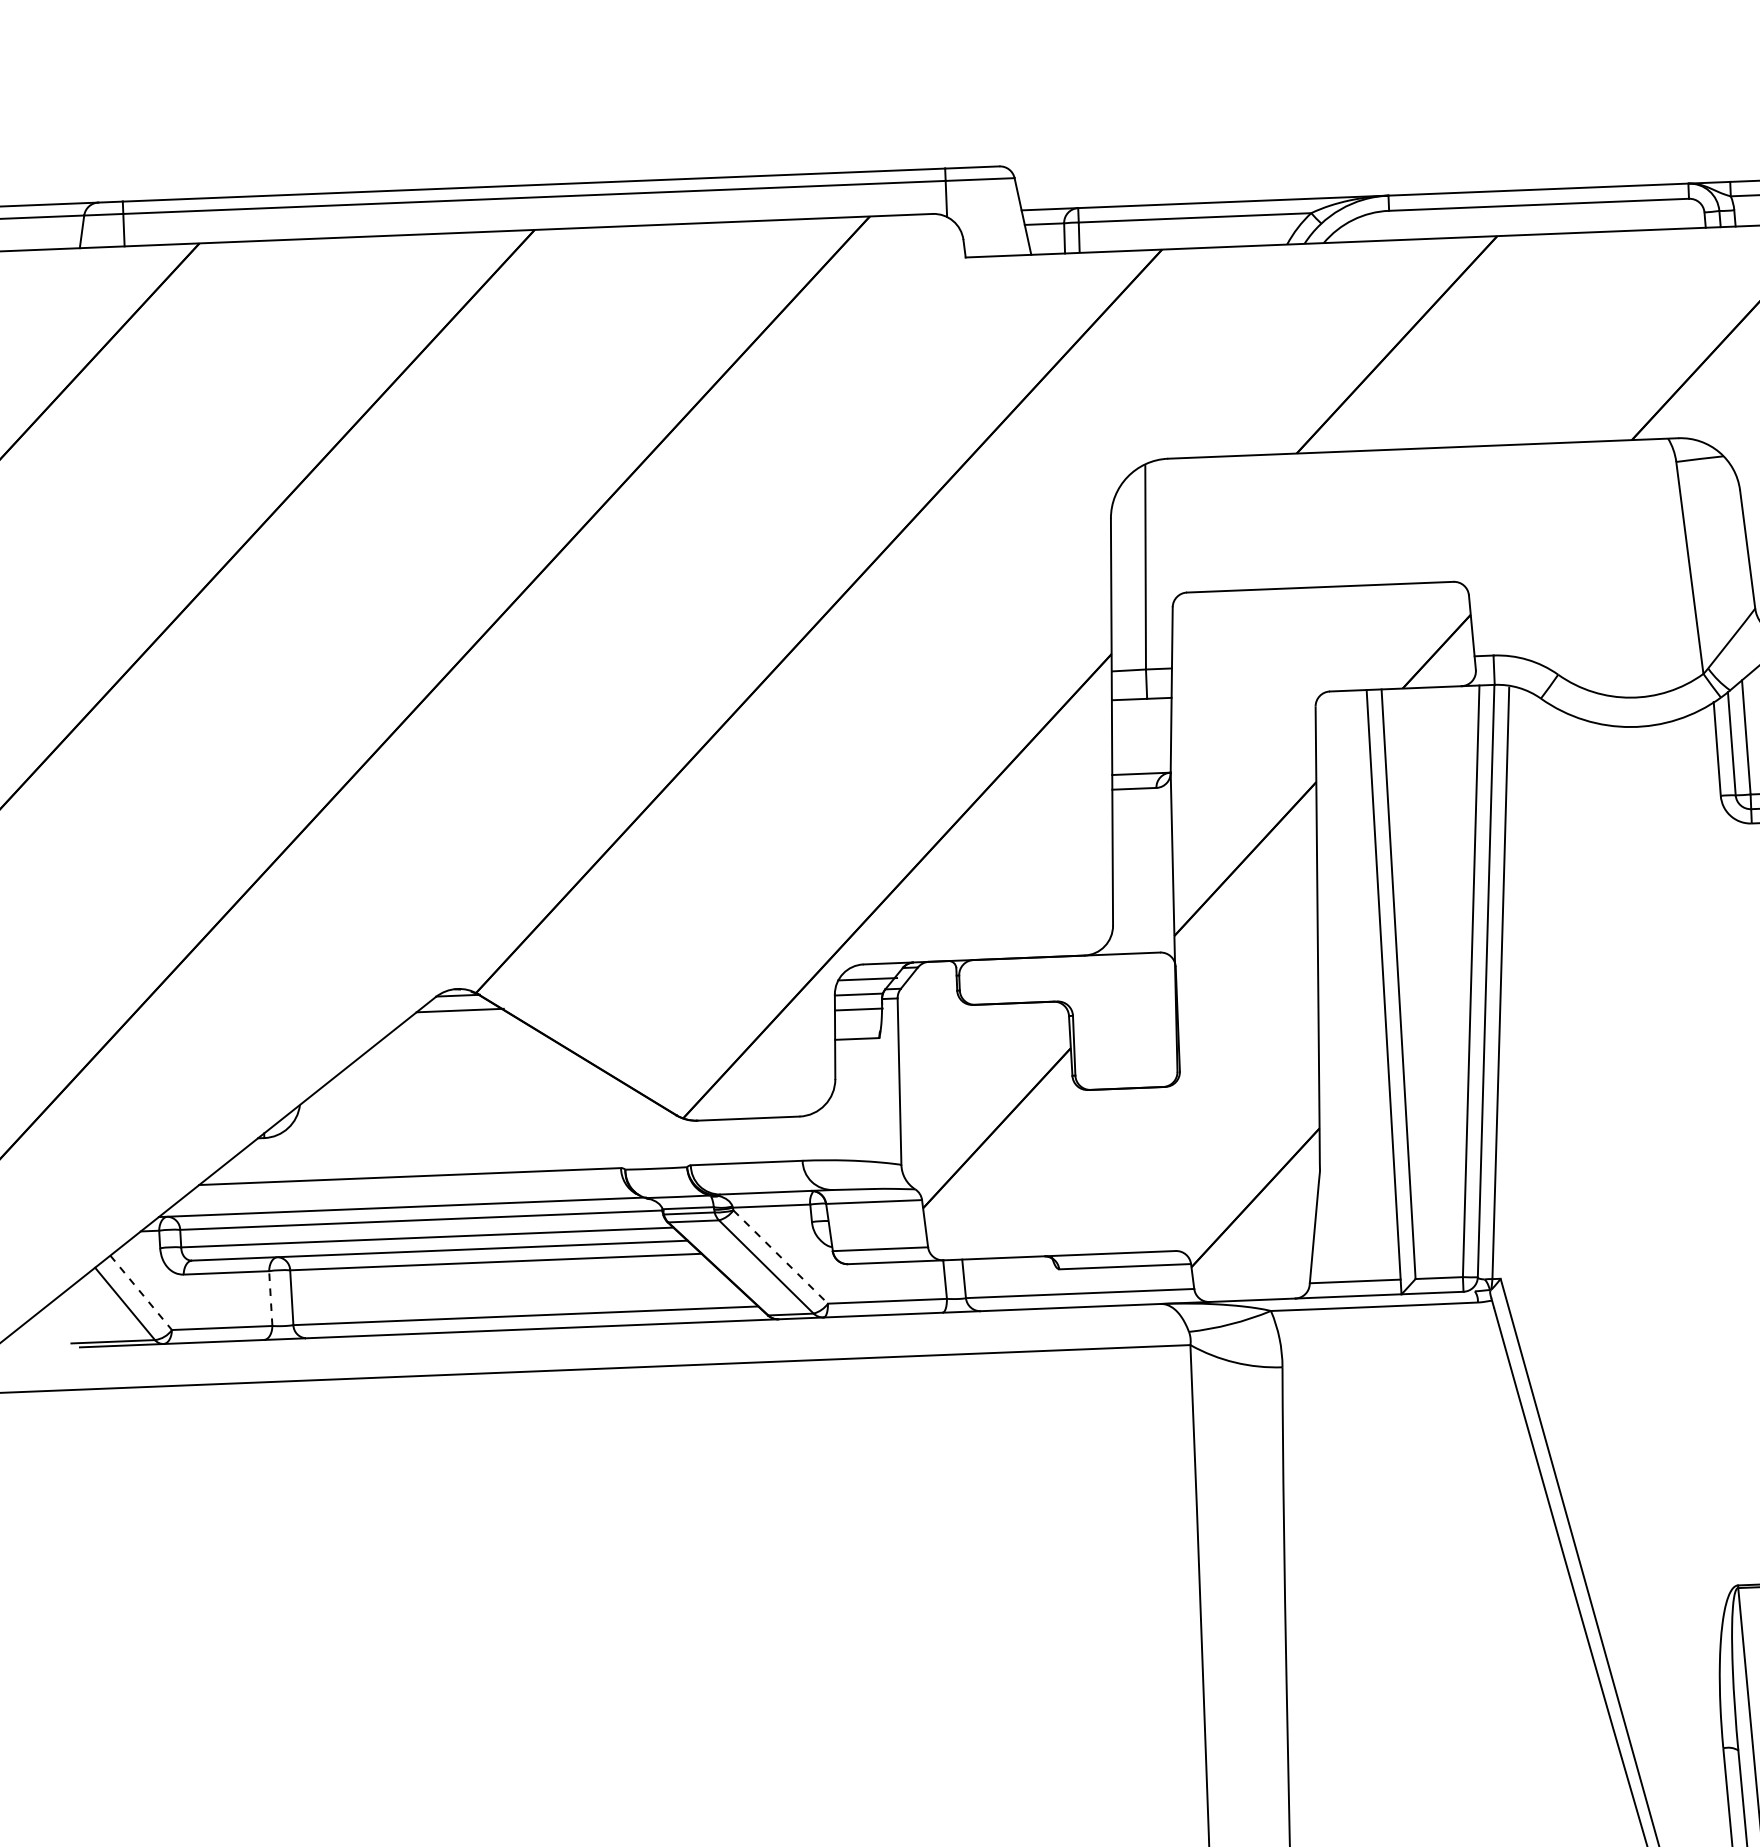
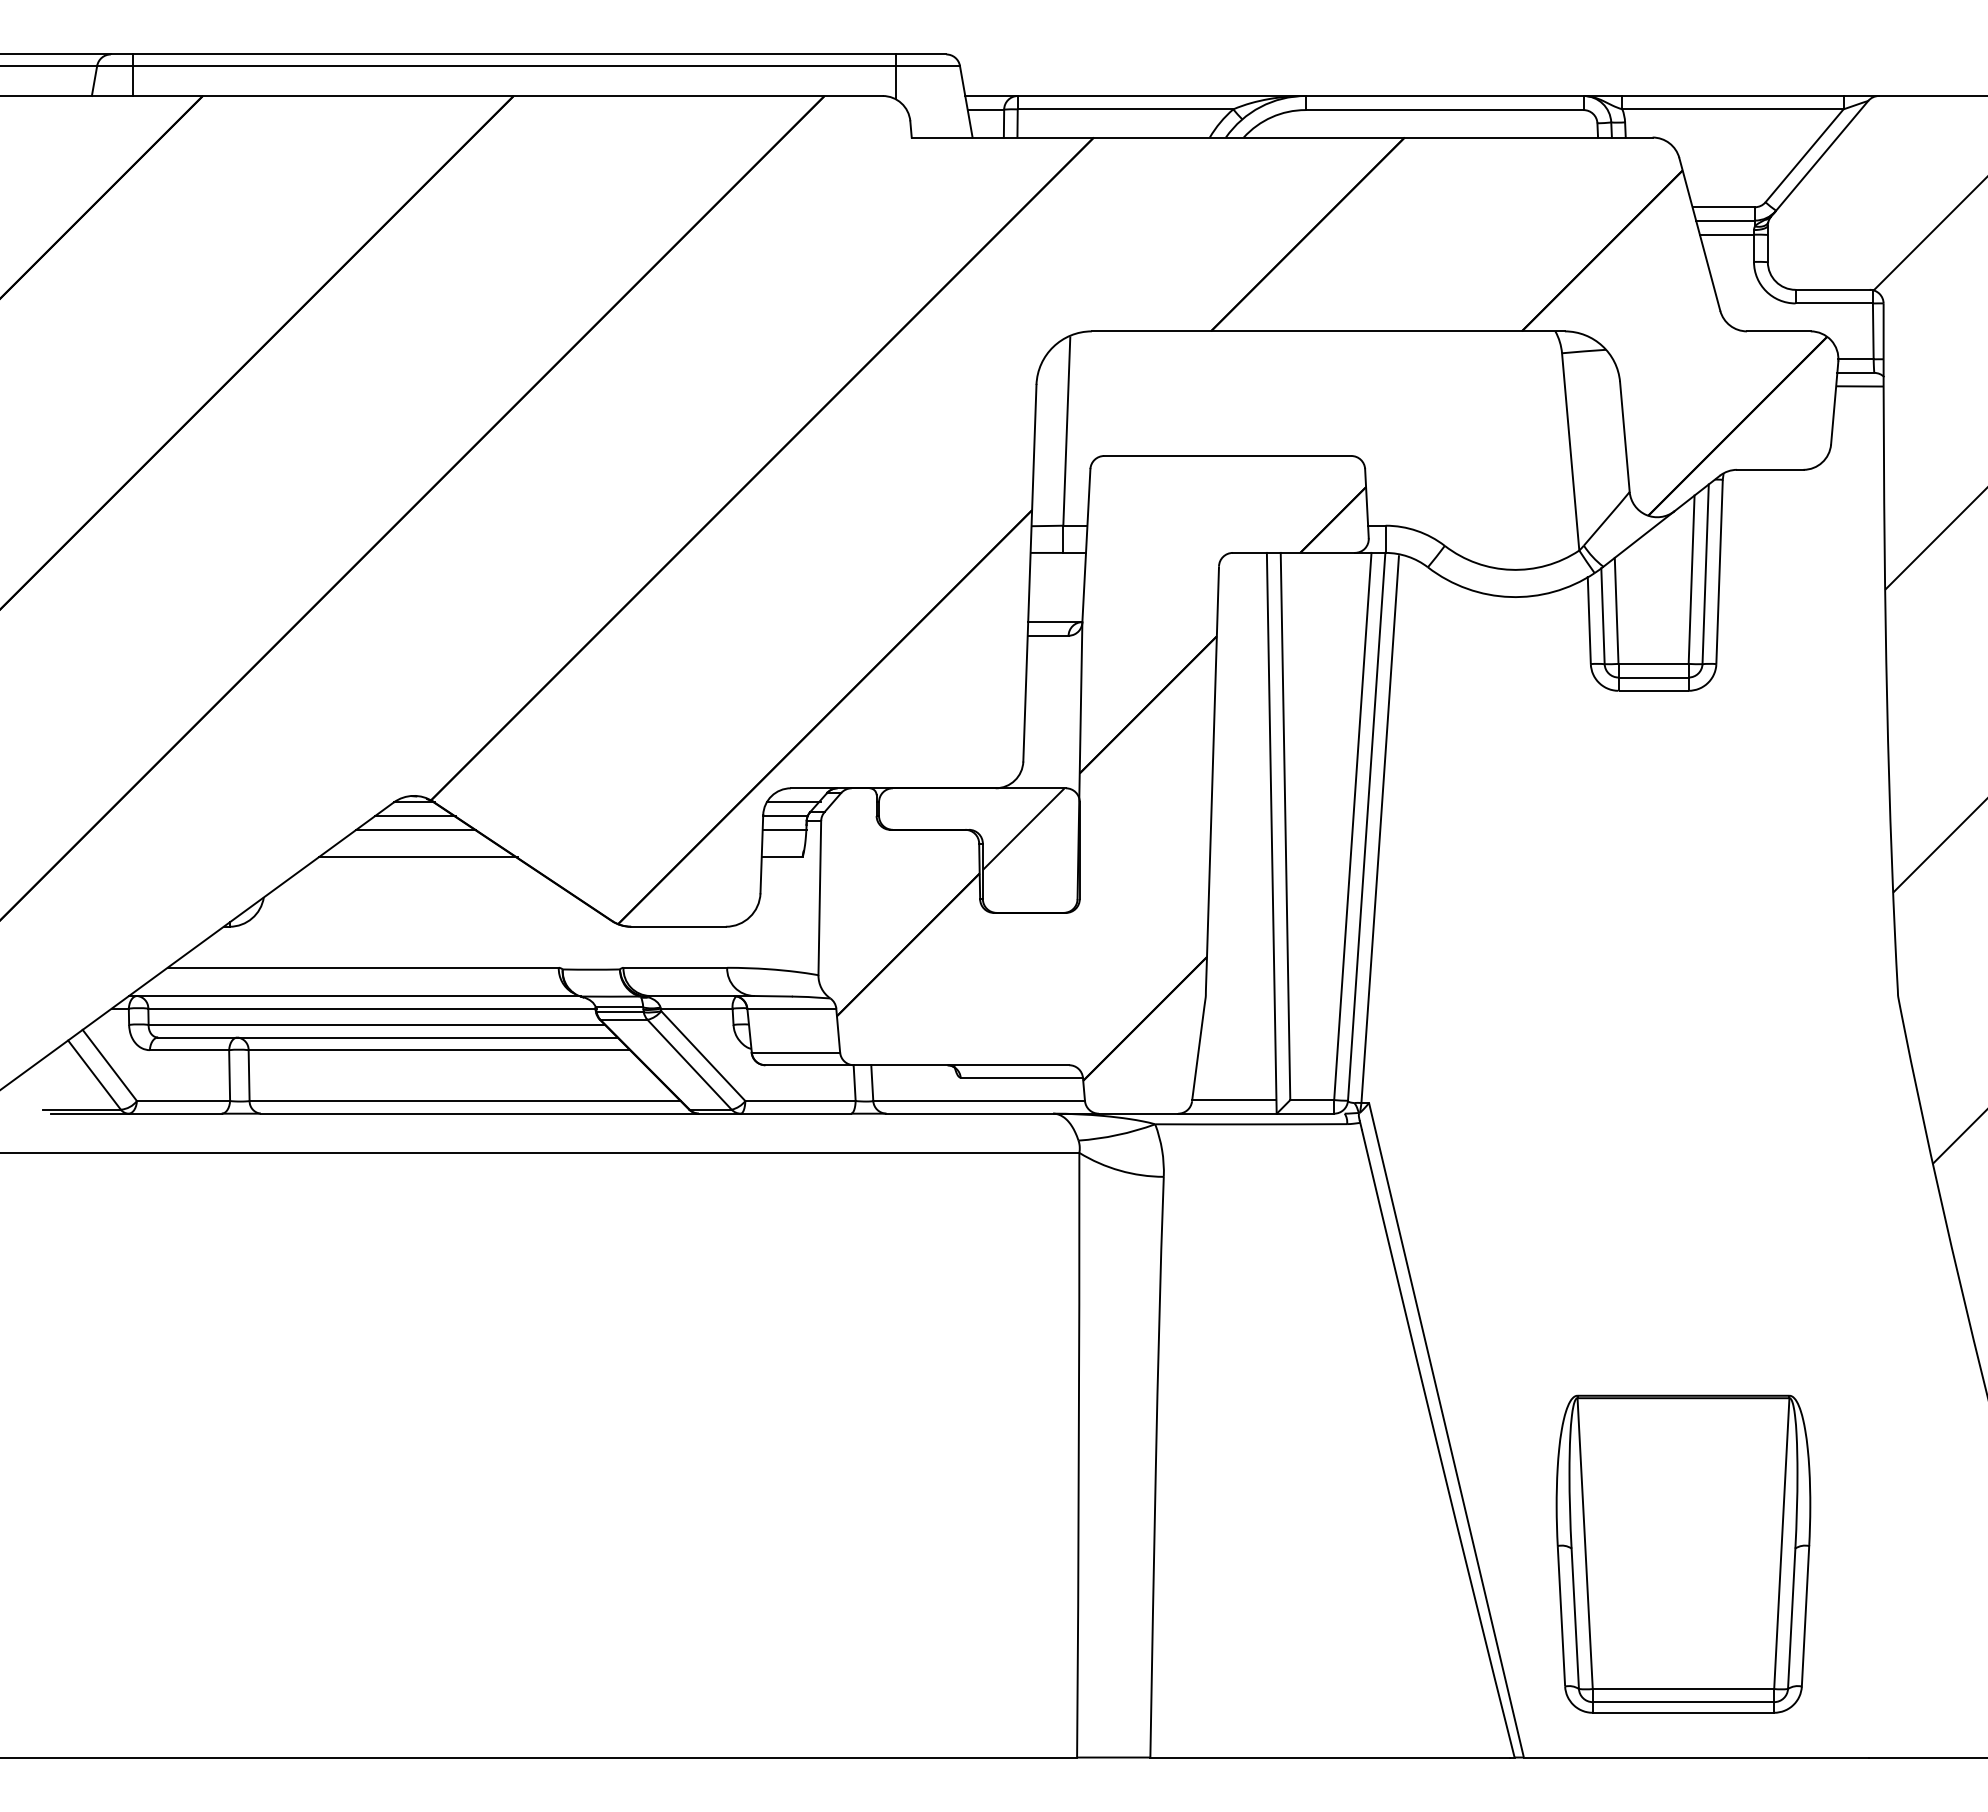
hatch: (1116, 998) -> (1023, 829), added
line: (460, 1025) -> (415, 829), added
line: (465, 1055) -> (418, 857), added
line: (780, 1257) -> (703, 1056), dashed -> solid
line: (140, 1292) -> (109, 1065), dashed -> solid
line: (270, 1298) -> (229, 1075), dashed -> solid

